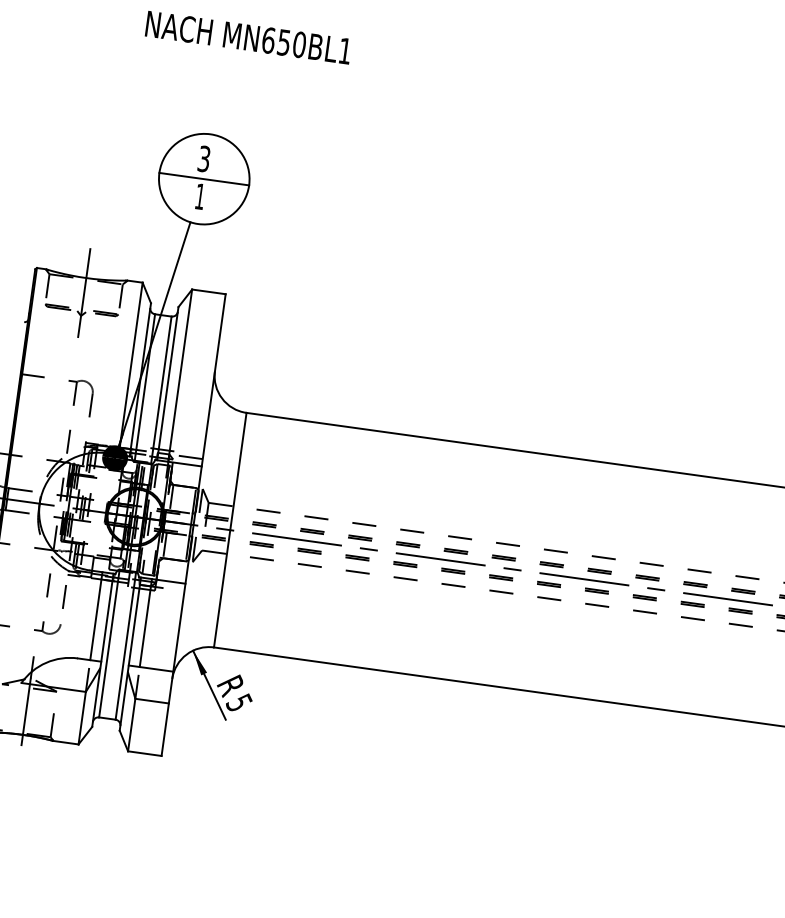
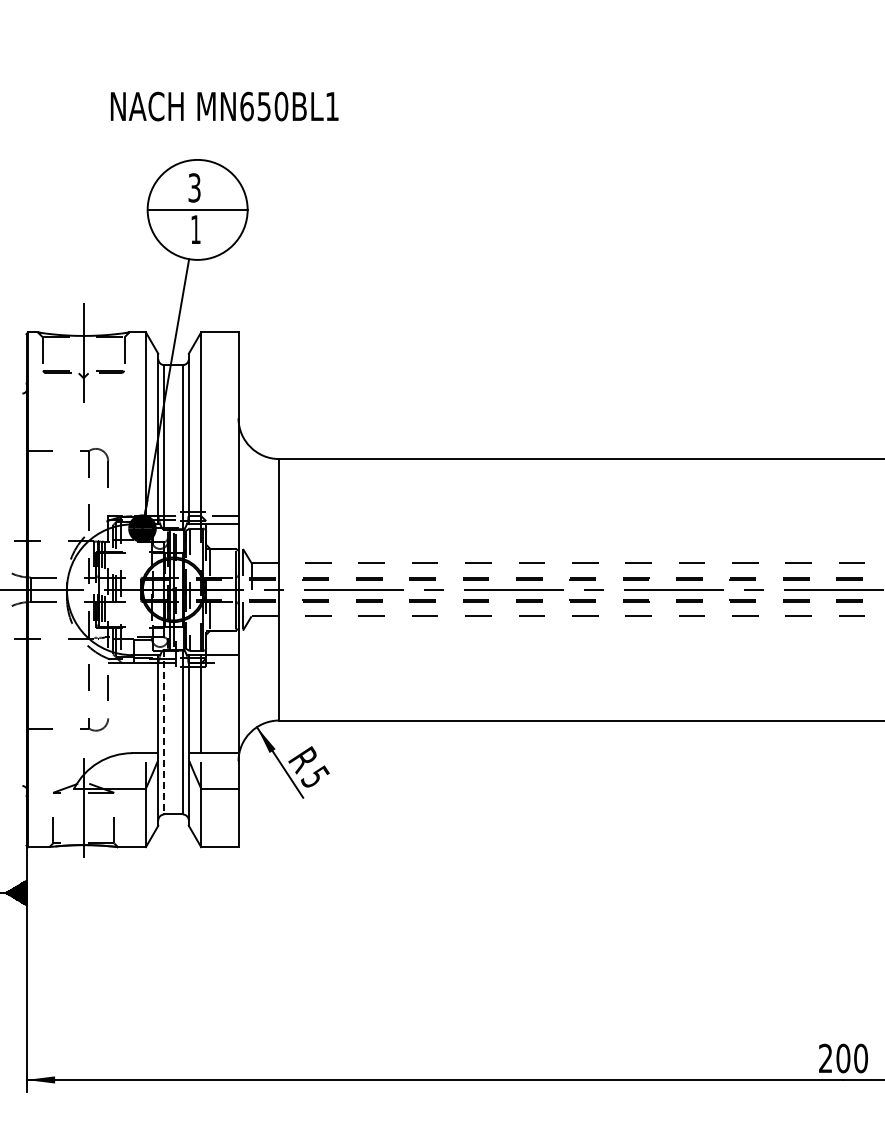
text: (248, 37) -> (224, 106), moved
line: (95, 616) -> (145, 704), removed
line: (109, 643) -> (164, 732), solid -> dashed

